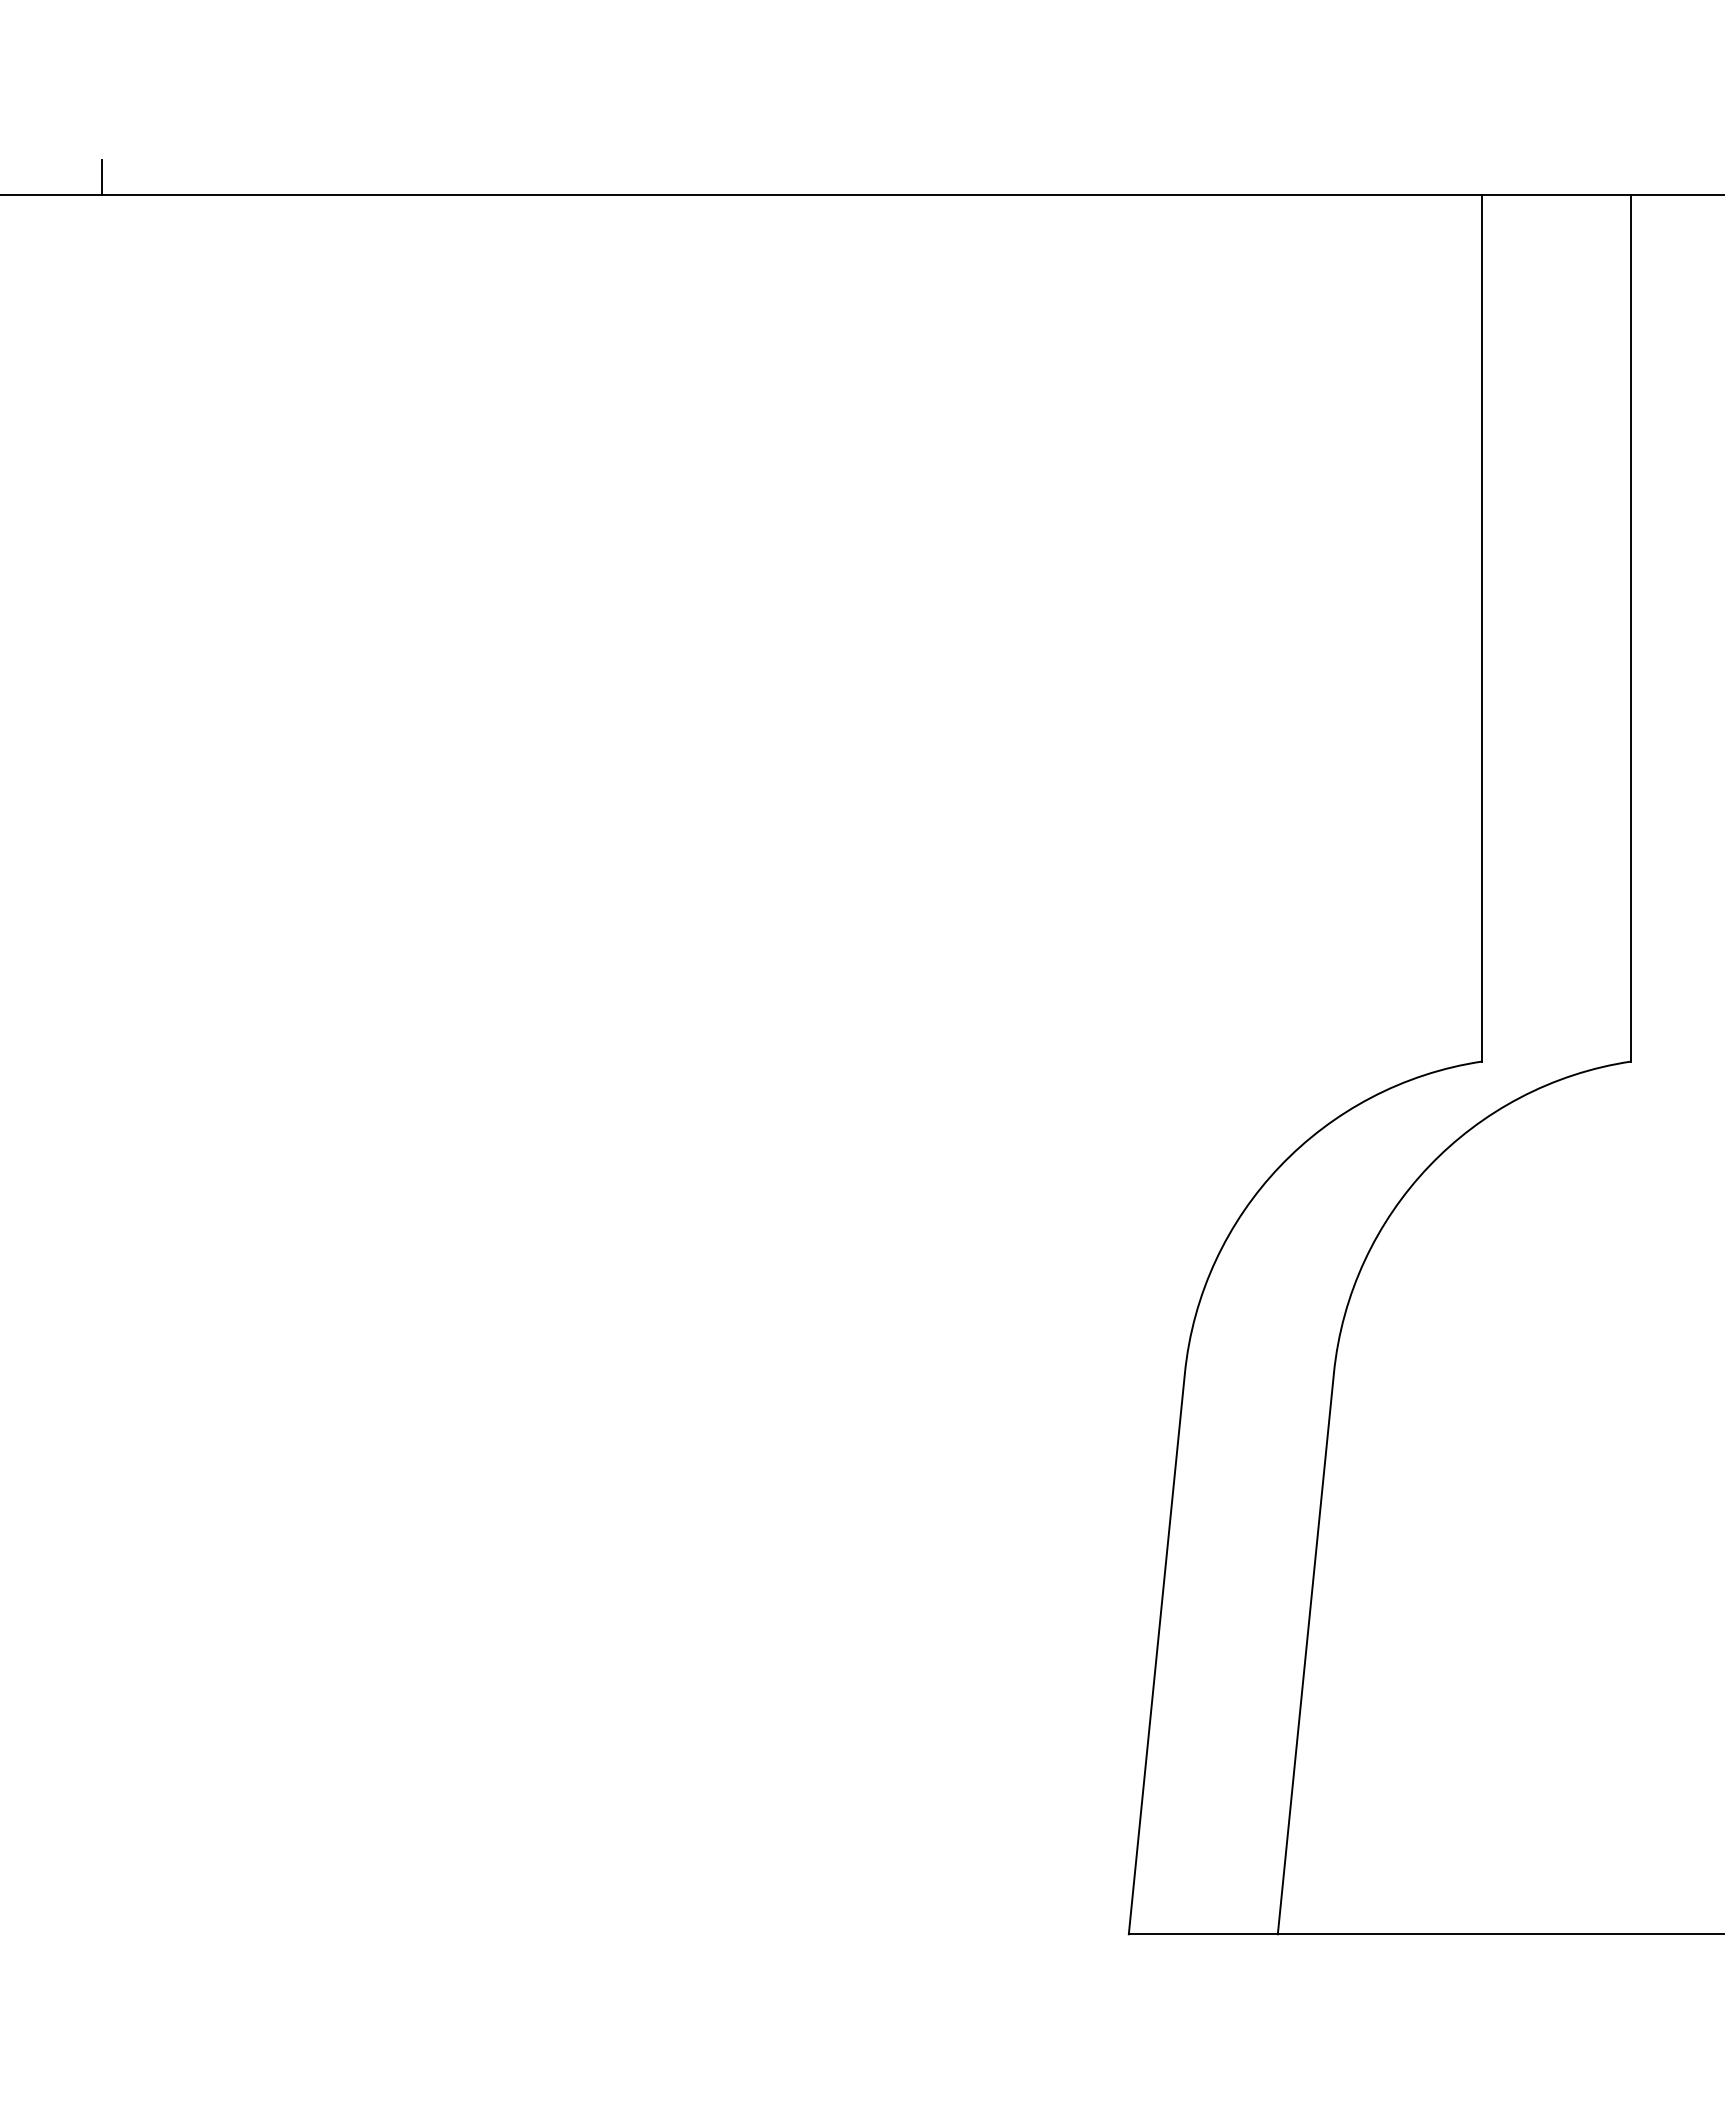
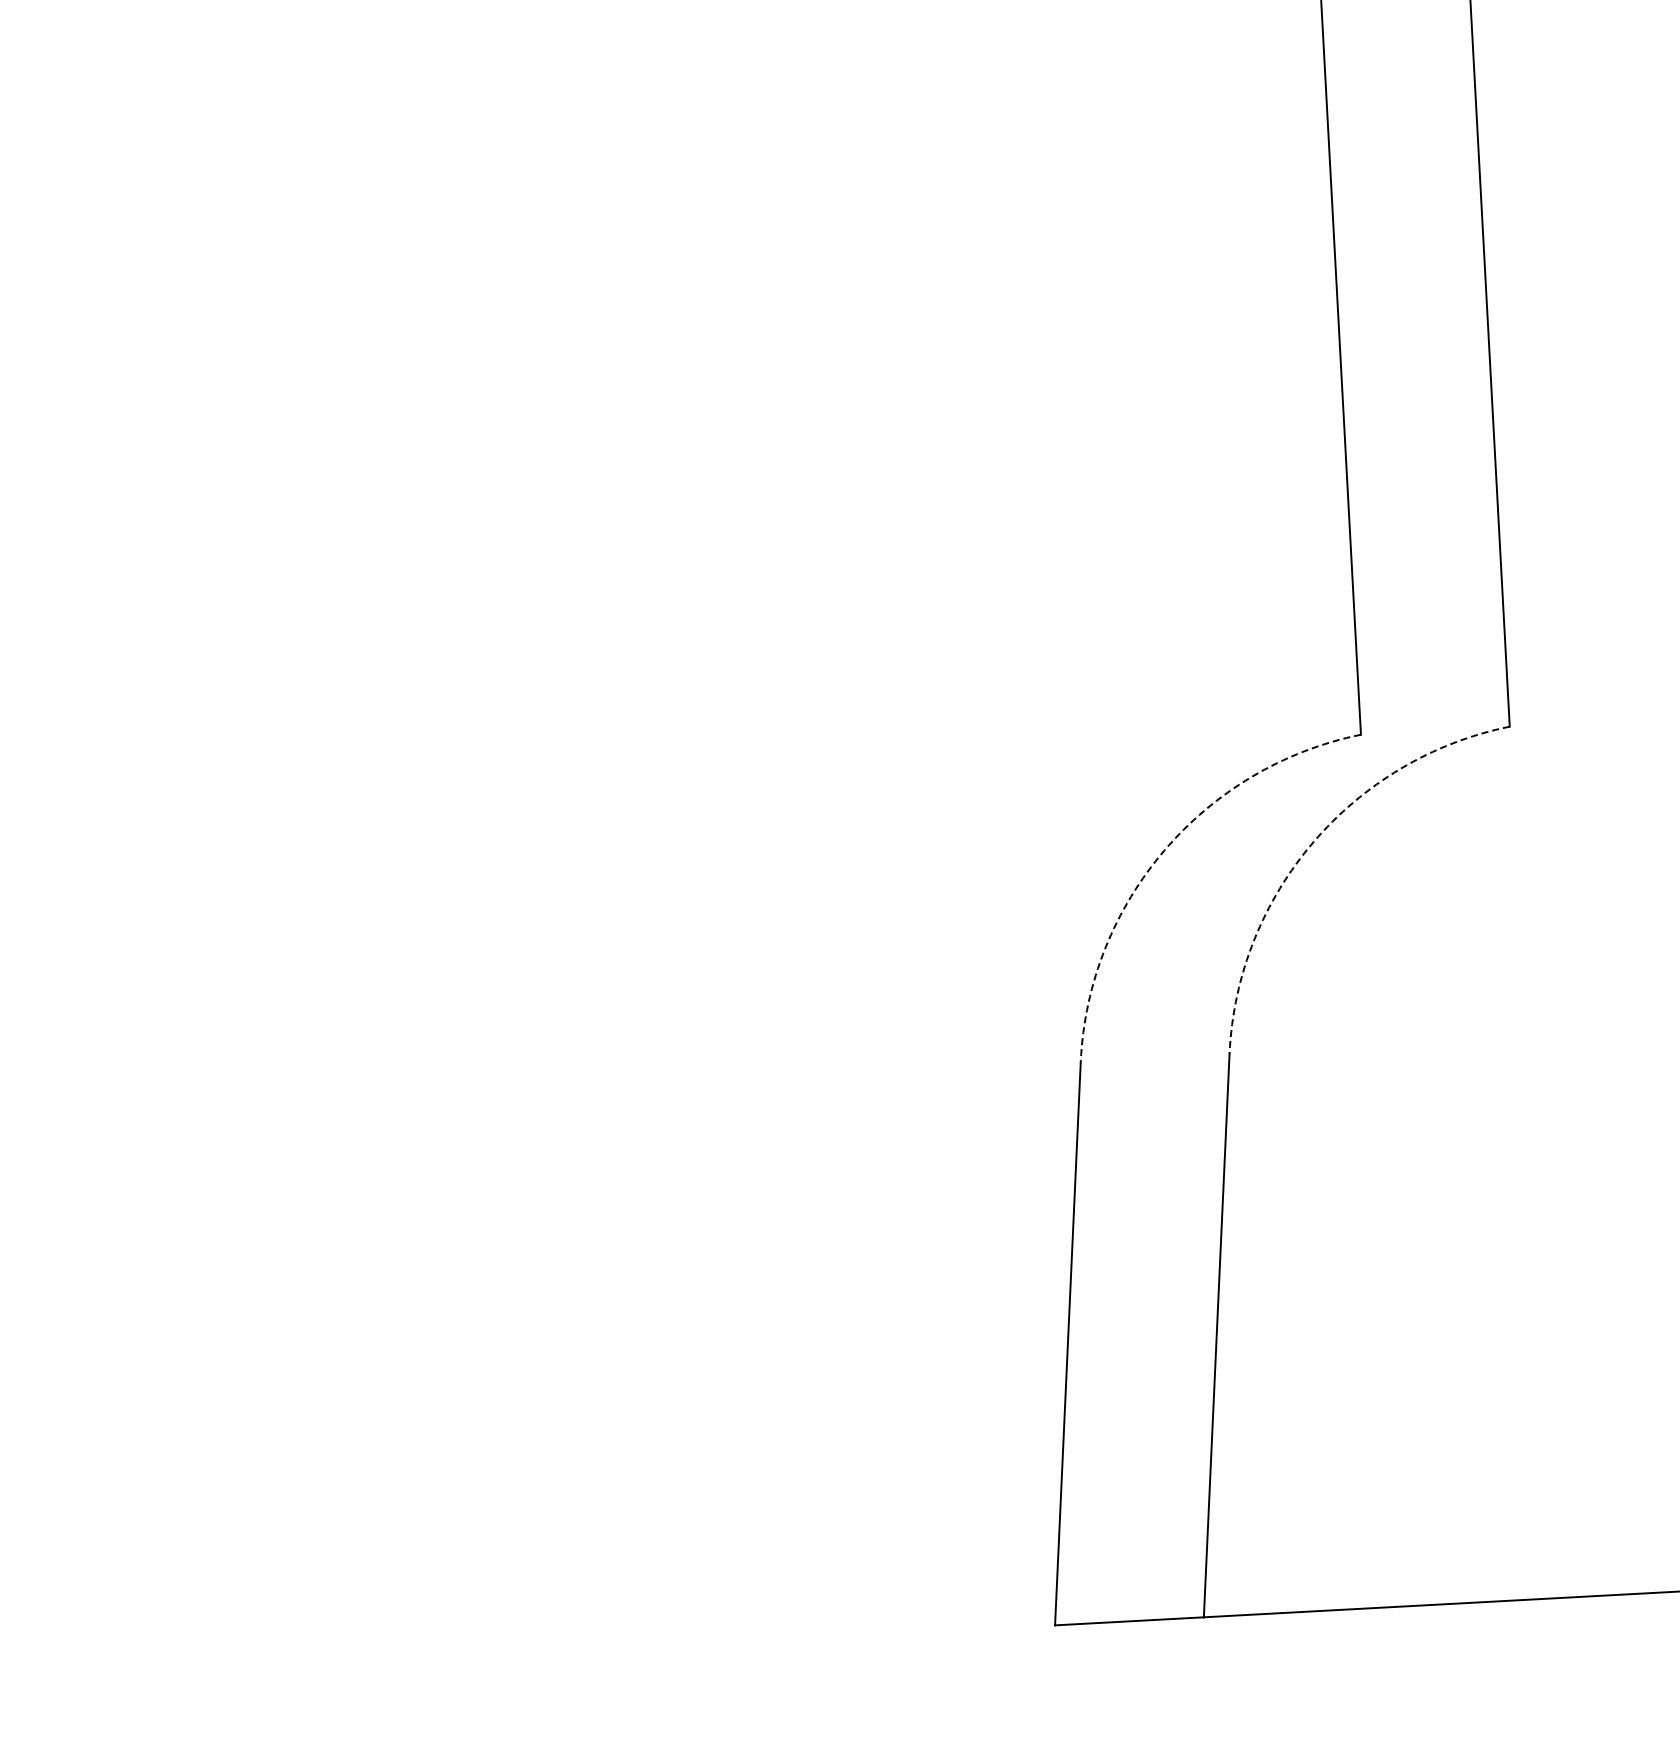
arc: (1280, 1166) -> (1165, 850), solid -> dashed
arc: (1429, 1166) -> (1313, 842), solid -> dashed

